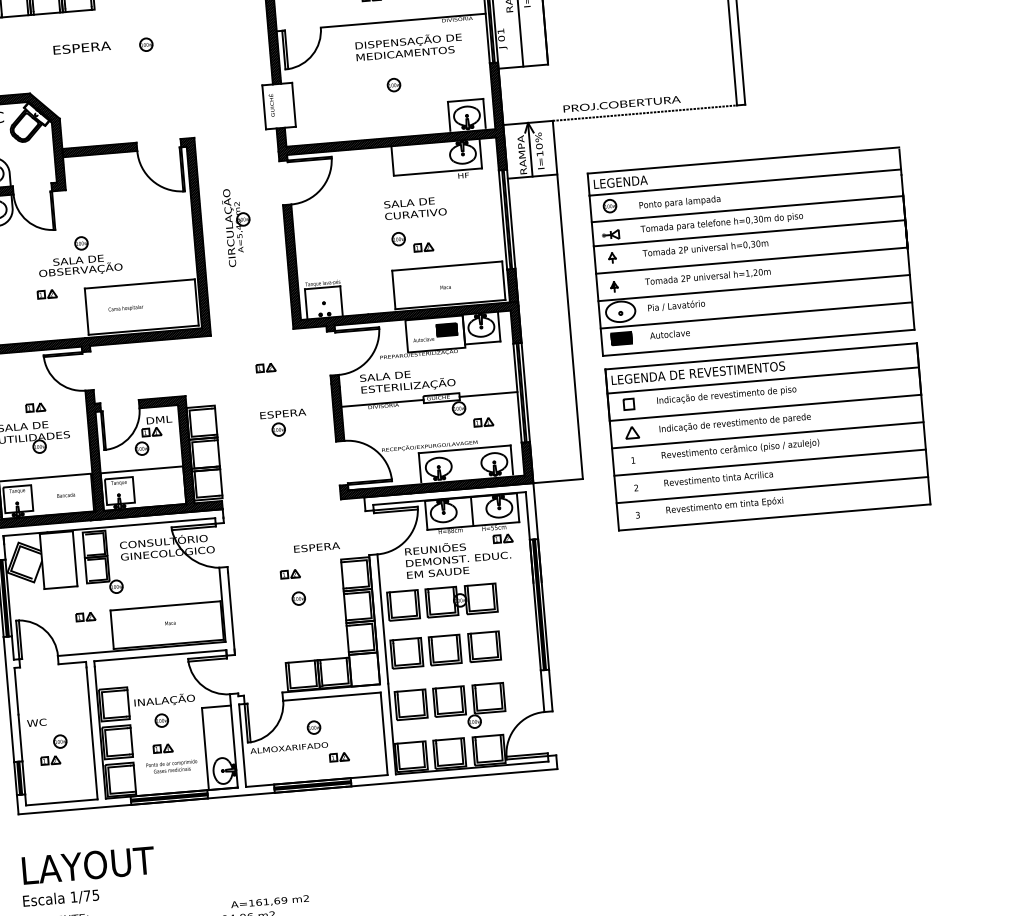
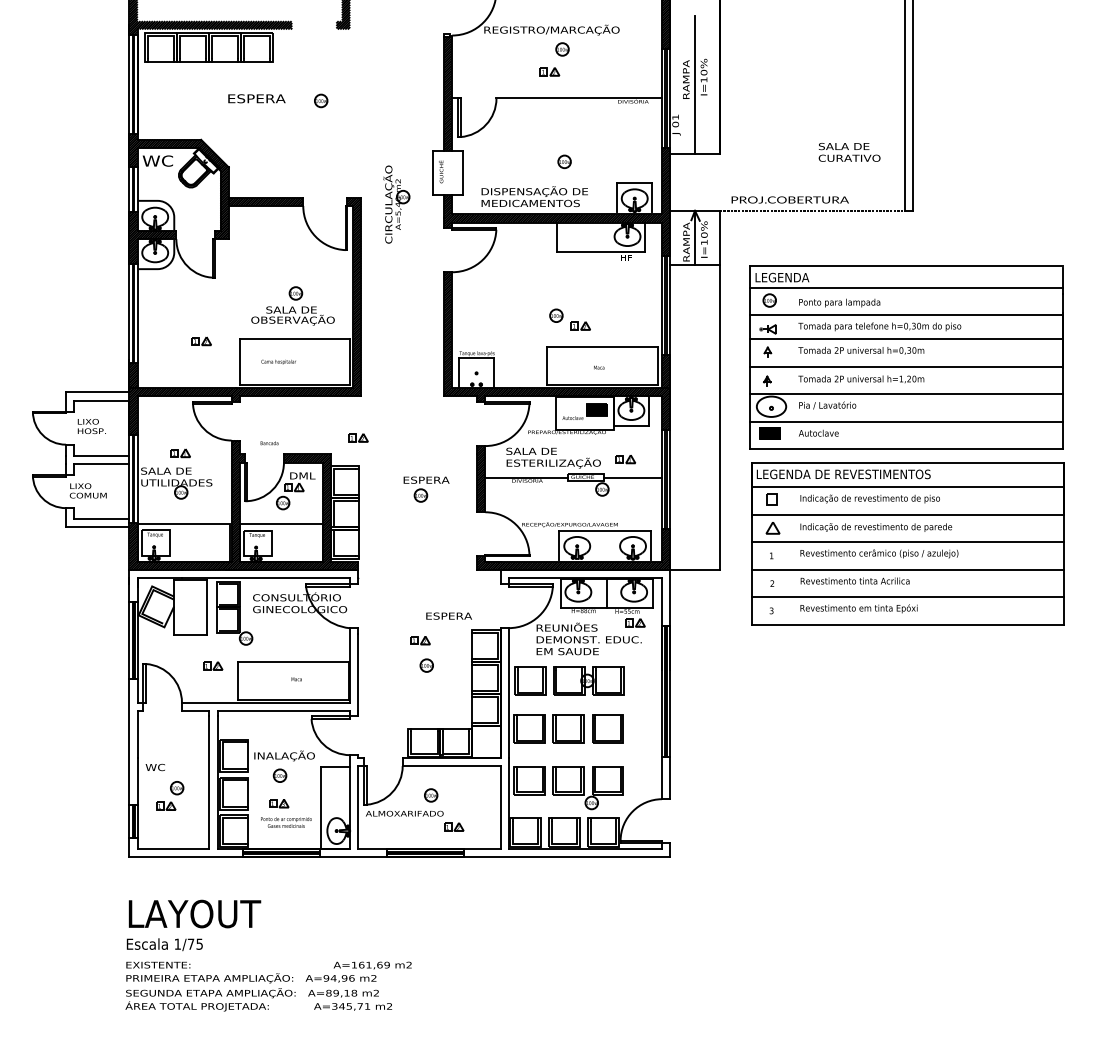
text: (408, 46) -> (534, 196), moved
text: (415, 208) -> (849, 152), moved
part: (237, 227) -> (396, 204), moved
part: (79, 255) -> (292, 305), moved
part: (266, 367) -> (358, 437), moved
part: (483, 422) -> (625, 459), moved
text: (66, 495) -> (269, 443), moved

